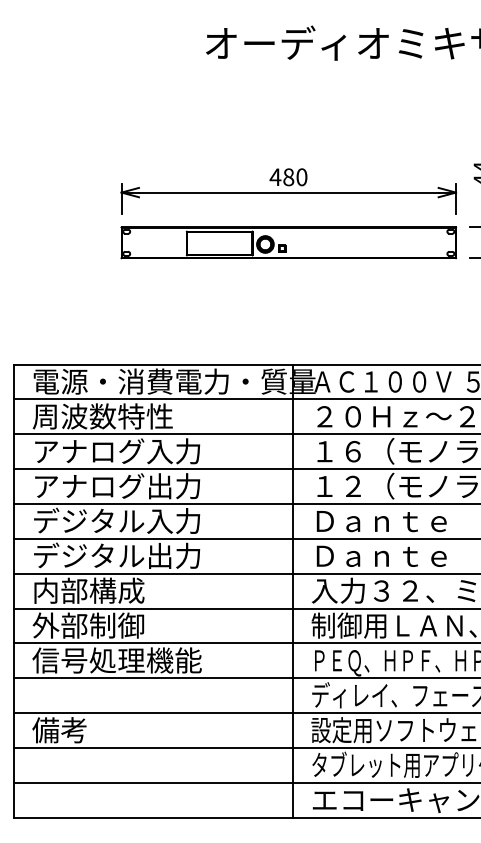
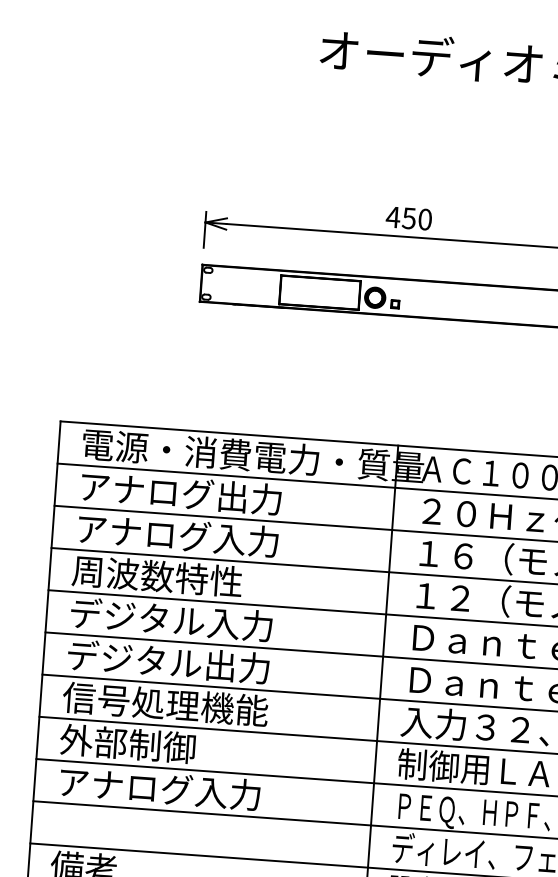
text: (288, 177) -> (408, 218), 480 -> 450
text: (116, 416) -> (179, 493), 周波数特性 -> アナログ出力
text: (116, 486) -> (173, 577), アナログ出力 -> 周波数特性
text: (116, 590) -> (164, 703), 内部構成 -> 信号処理機能
text: (116, 660) -> (158, 788), 信号処理機能 -> アナログ入力

